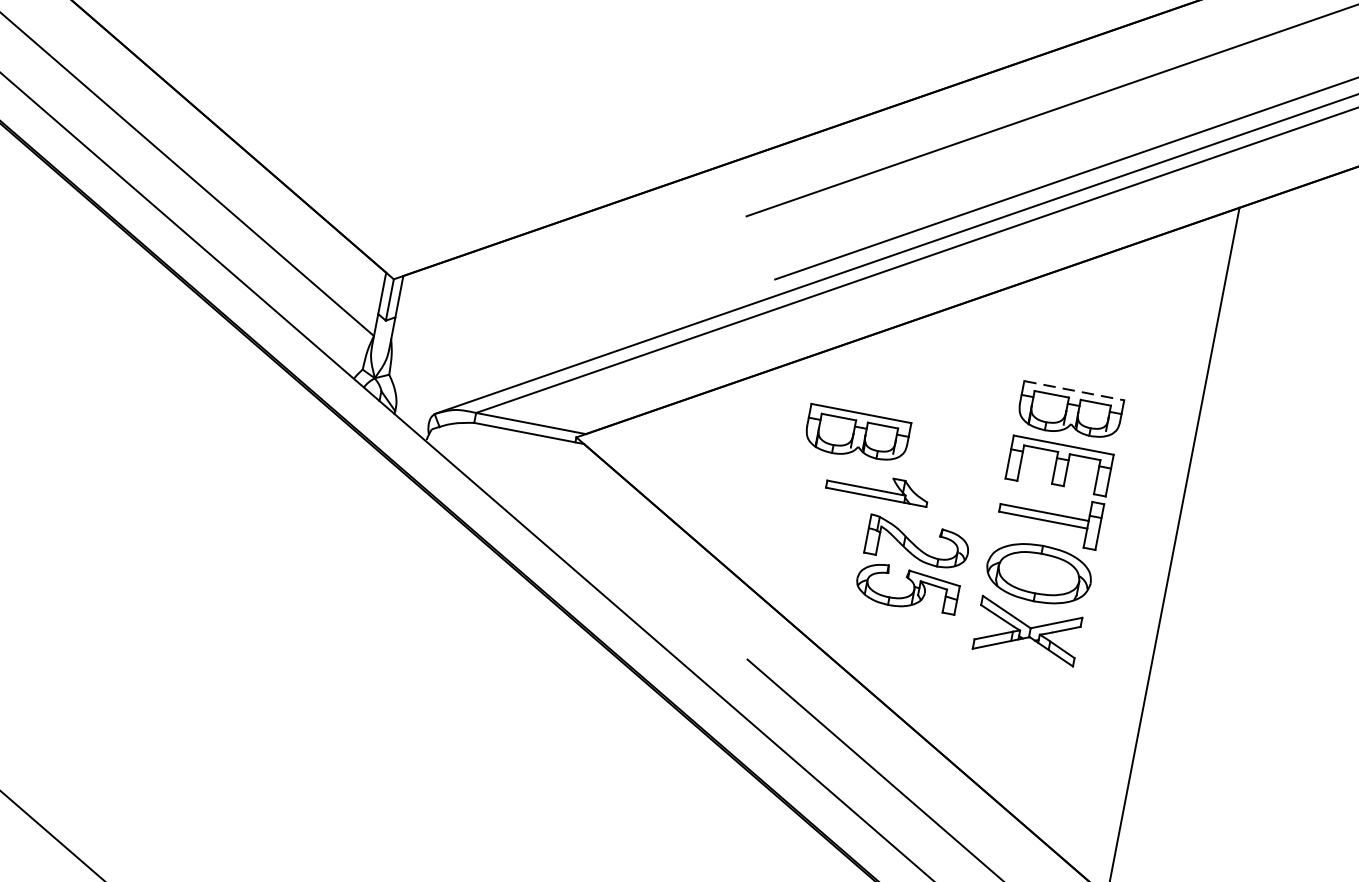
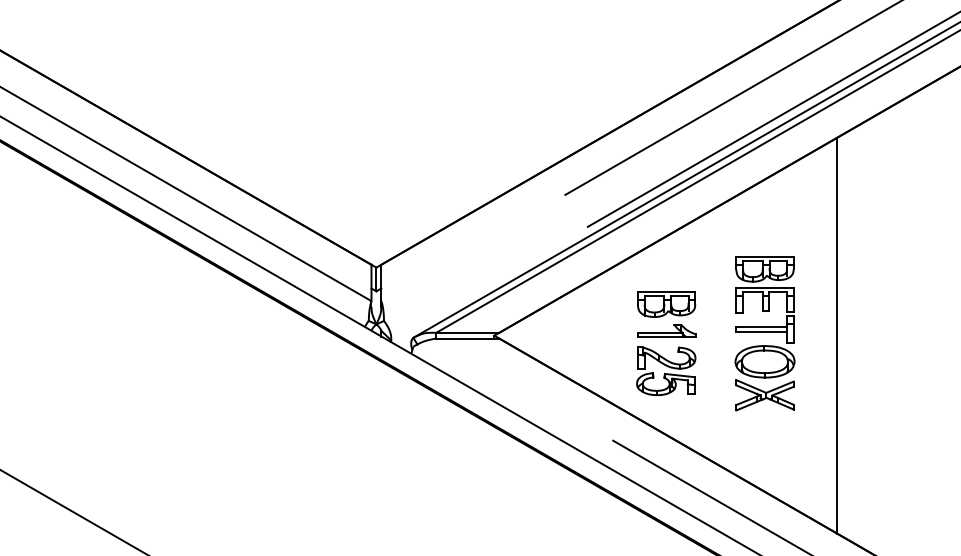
line: (1075, 390) -> (765, 256), dashed -> solid
part: (857, 435) -> (666, 304), moved
part: (912, 566) -> (666, 371), moved

